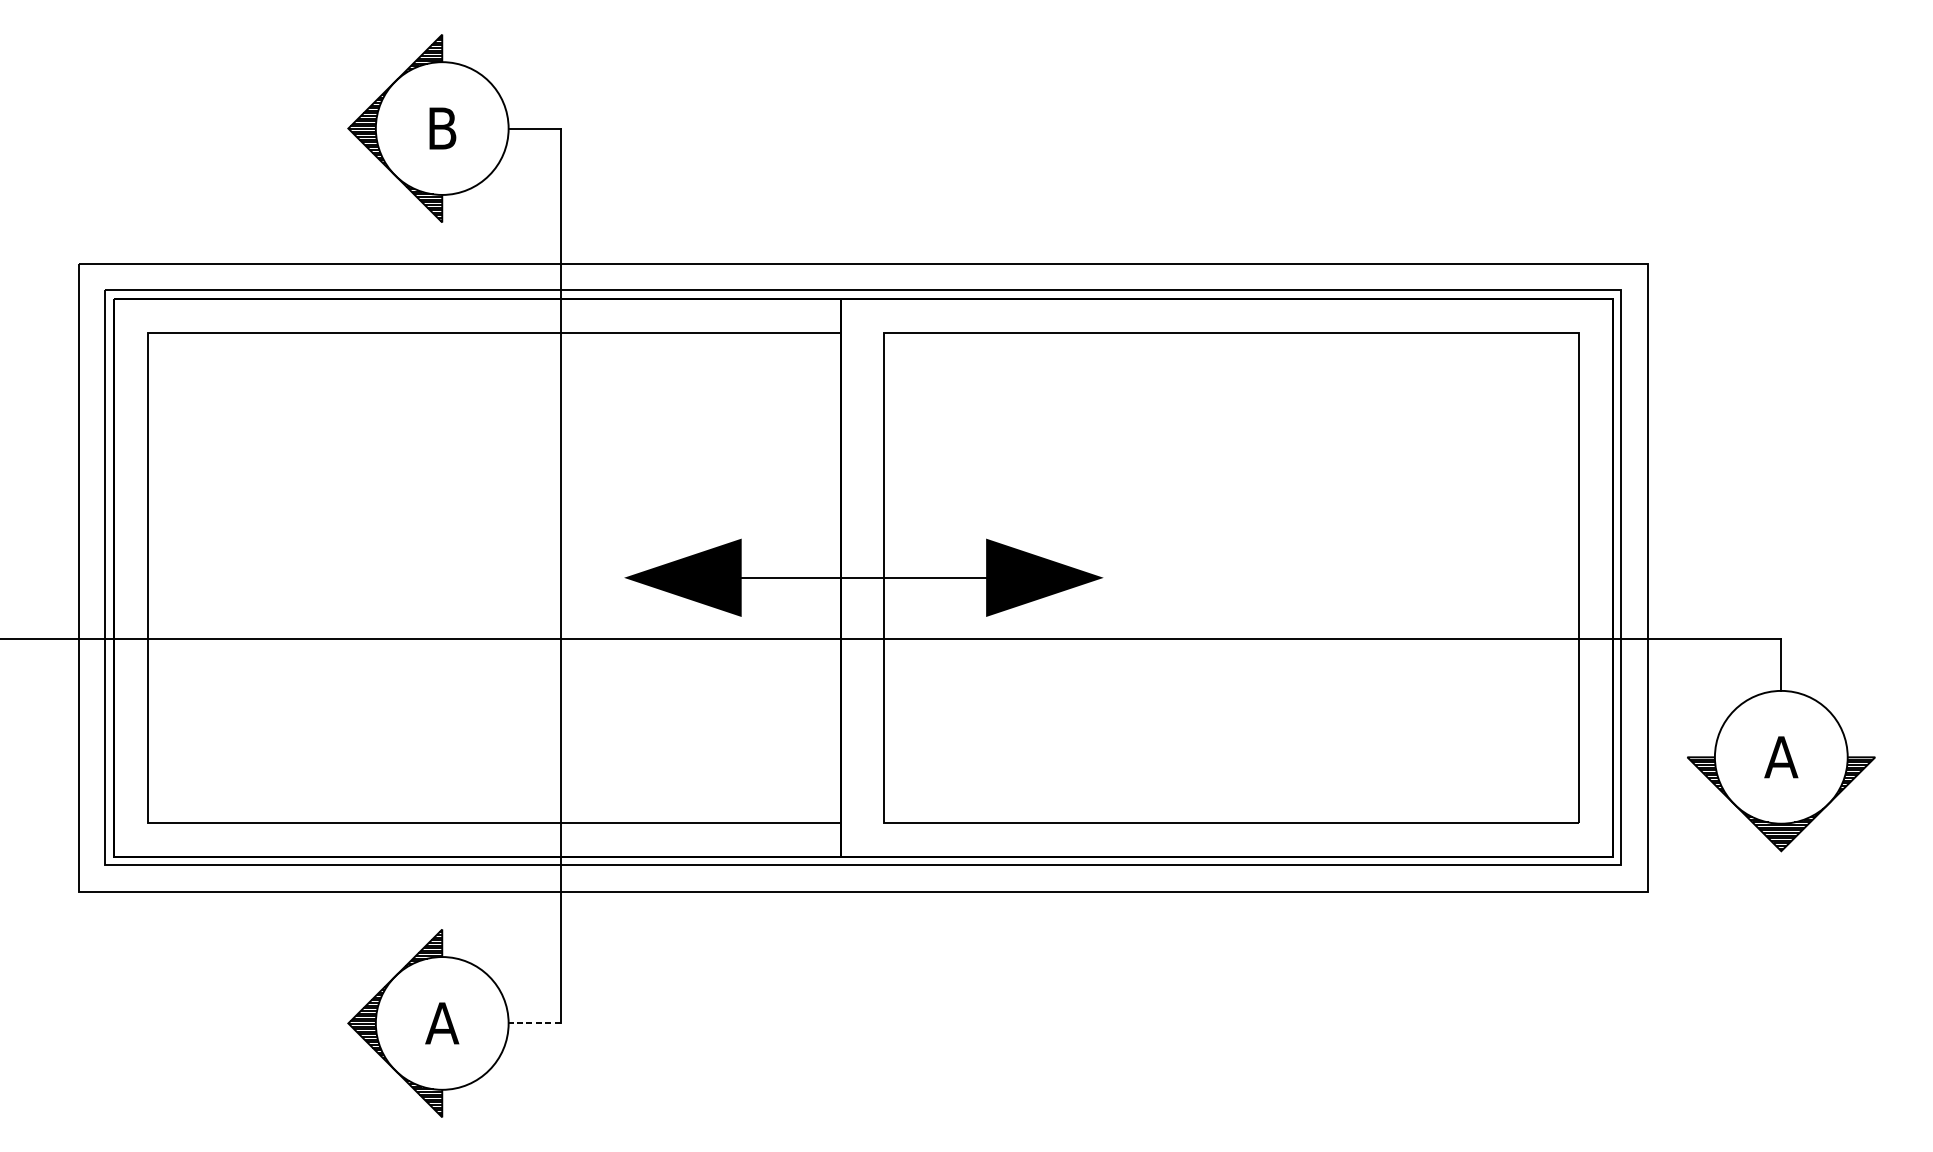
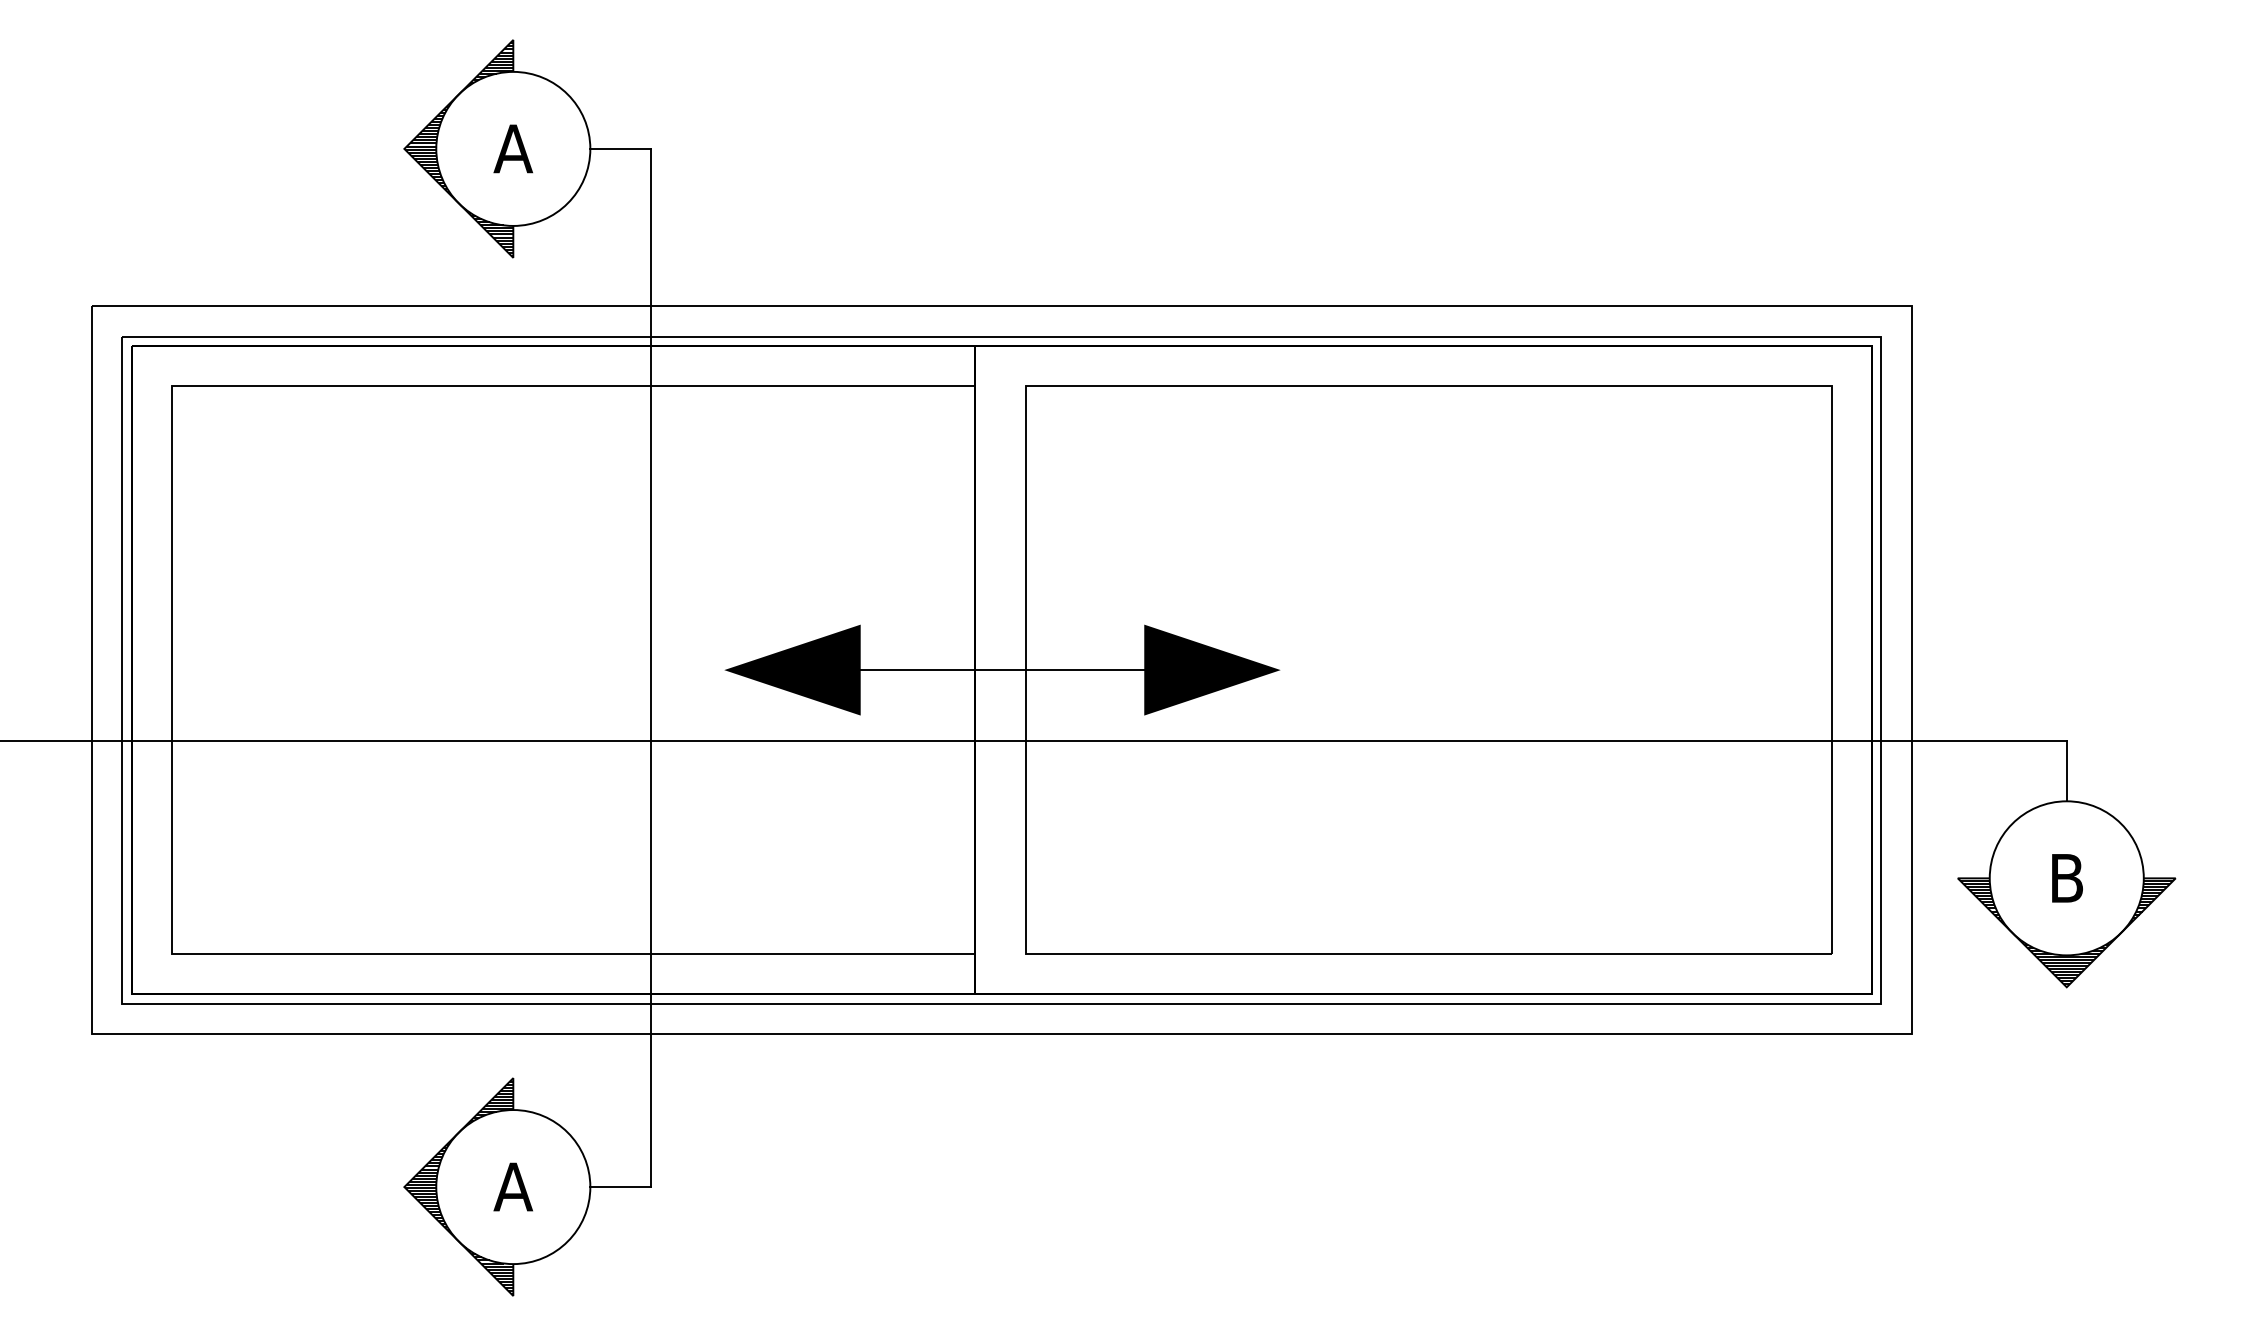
text: (442, 128) -> (513, 148), B -> A
text: (1781, 757) -> (2066, 878), A -> B
line: (534, 1023) -> (620, 1187), dashed -> solid

